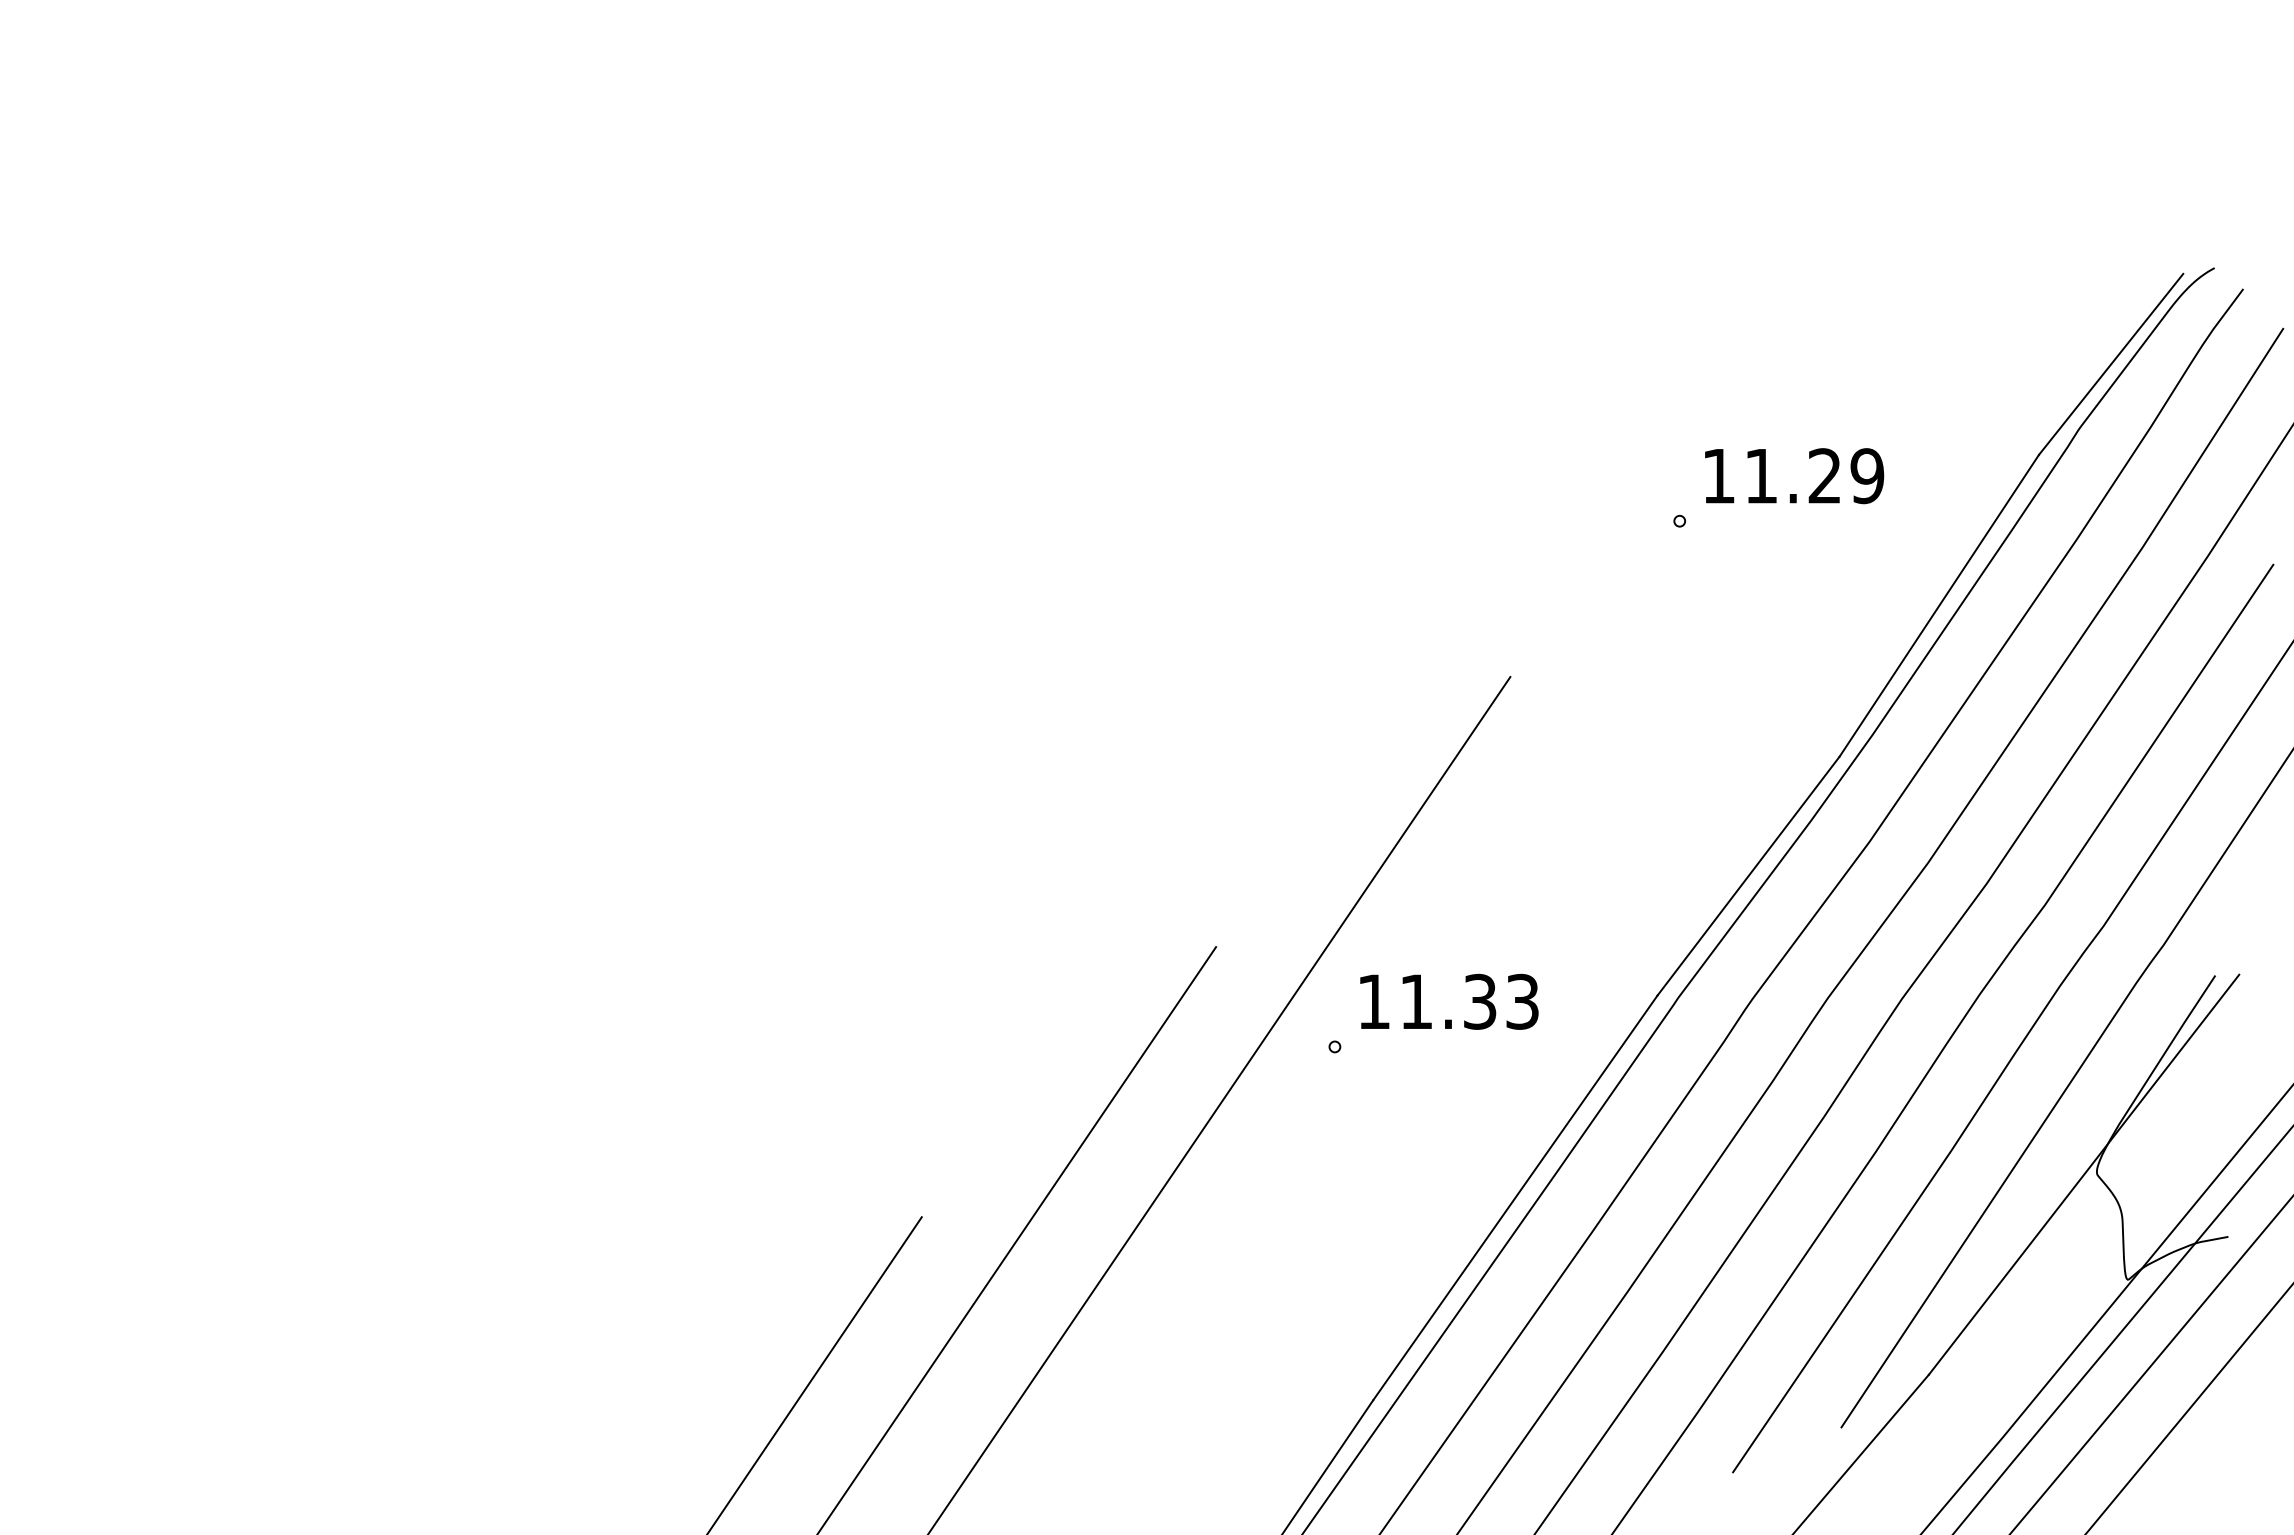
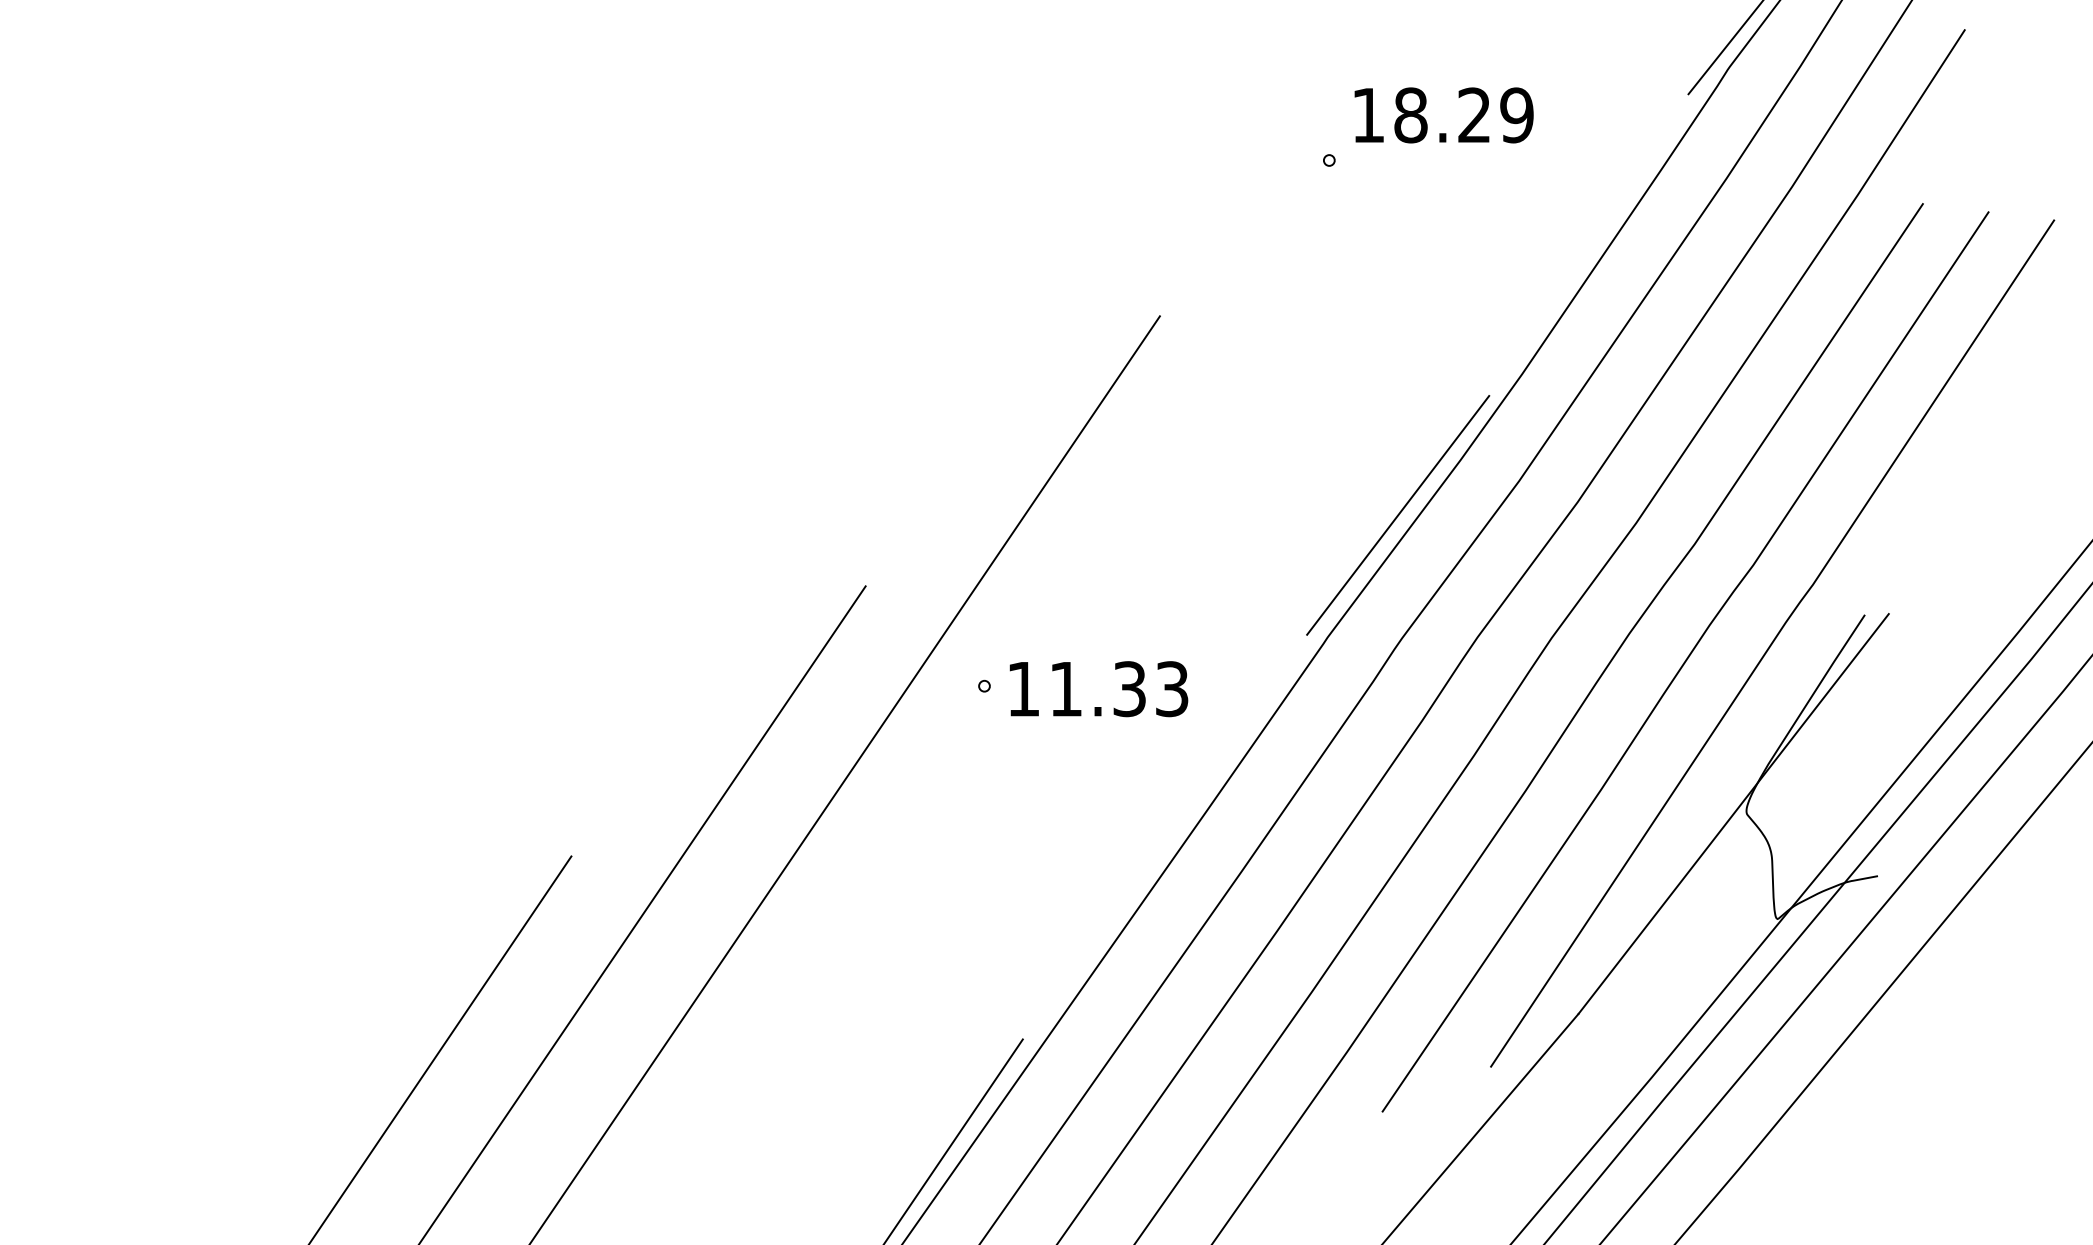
text: (1761, 476) -> (1411, 115), 11.29 -> 18.29
line: (1938, 605) -> (1588, 244), removed
text: (1449, 1001) -> (1099, 688), moved
line: (1515, 1197) -> (1165, 836), removed

